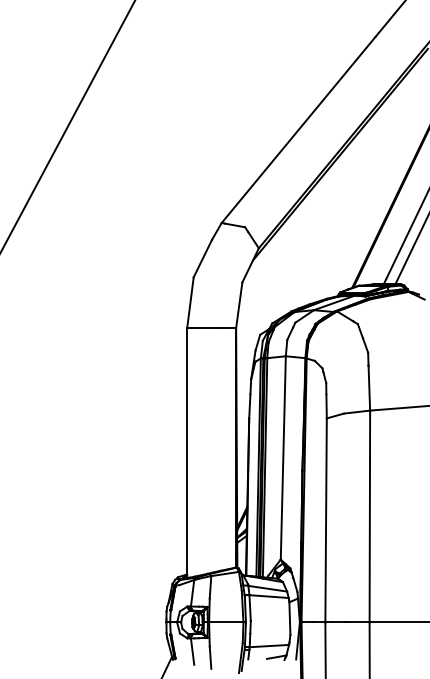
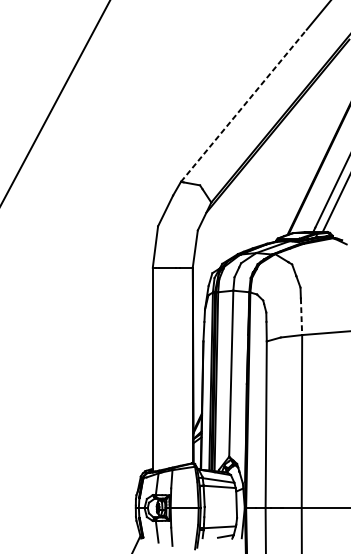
line: (298, 129) -> (243, 105), solid -> dashed
line: (369, 388) -> (301, 317), solid -> dashed

